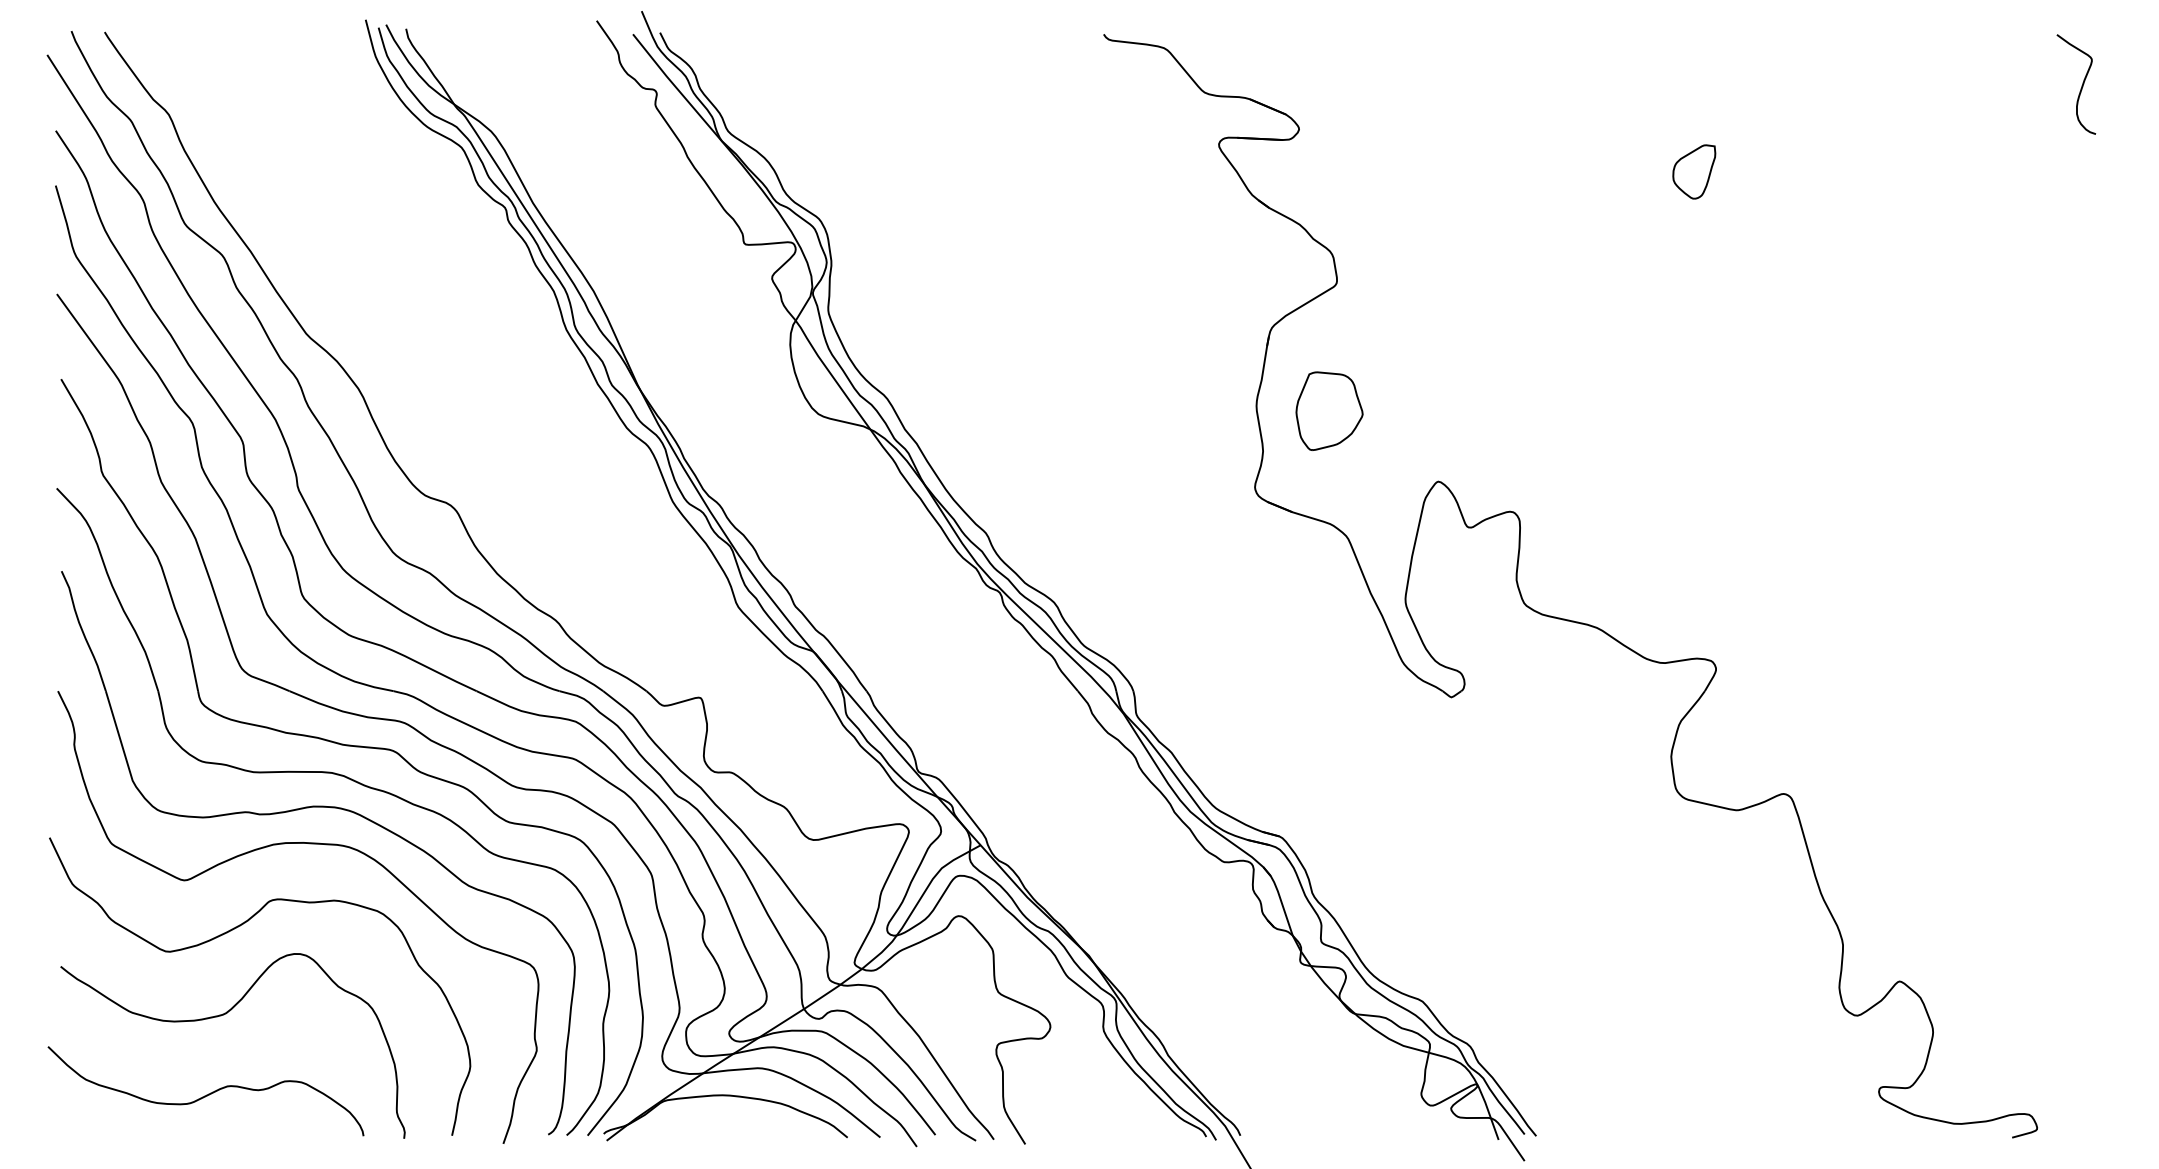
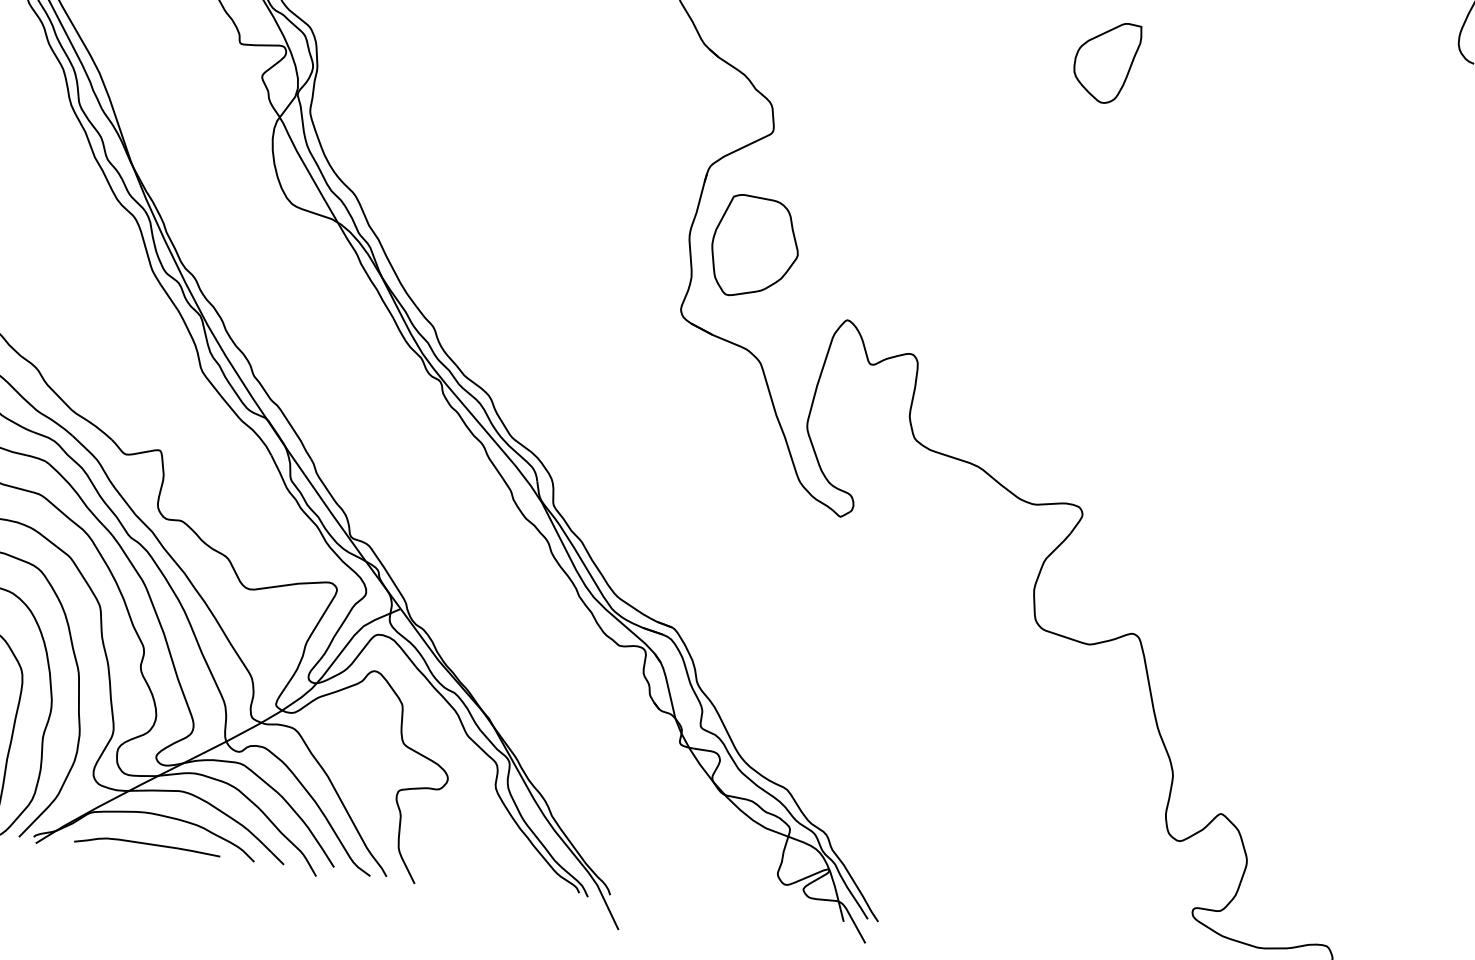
part: (1694, 171) -> (1107, 62), size x1.67
part: (1329, 410) -> (755, 246), size x1.43
curve: (728, 1130) -> (147, 844), added

